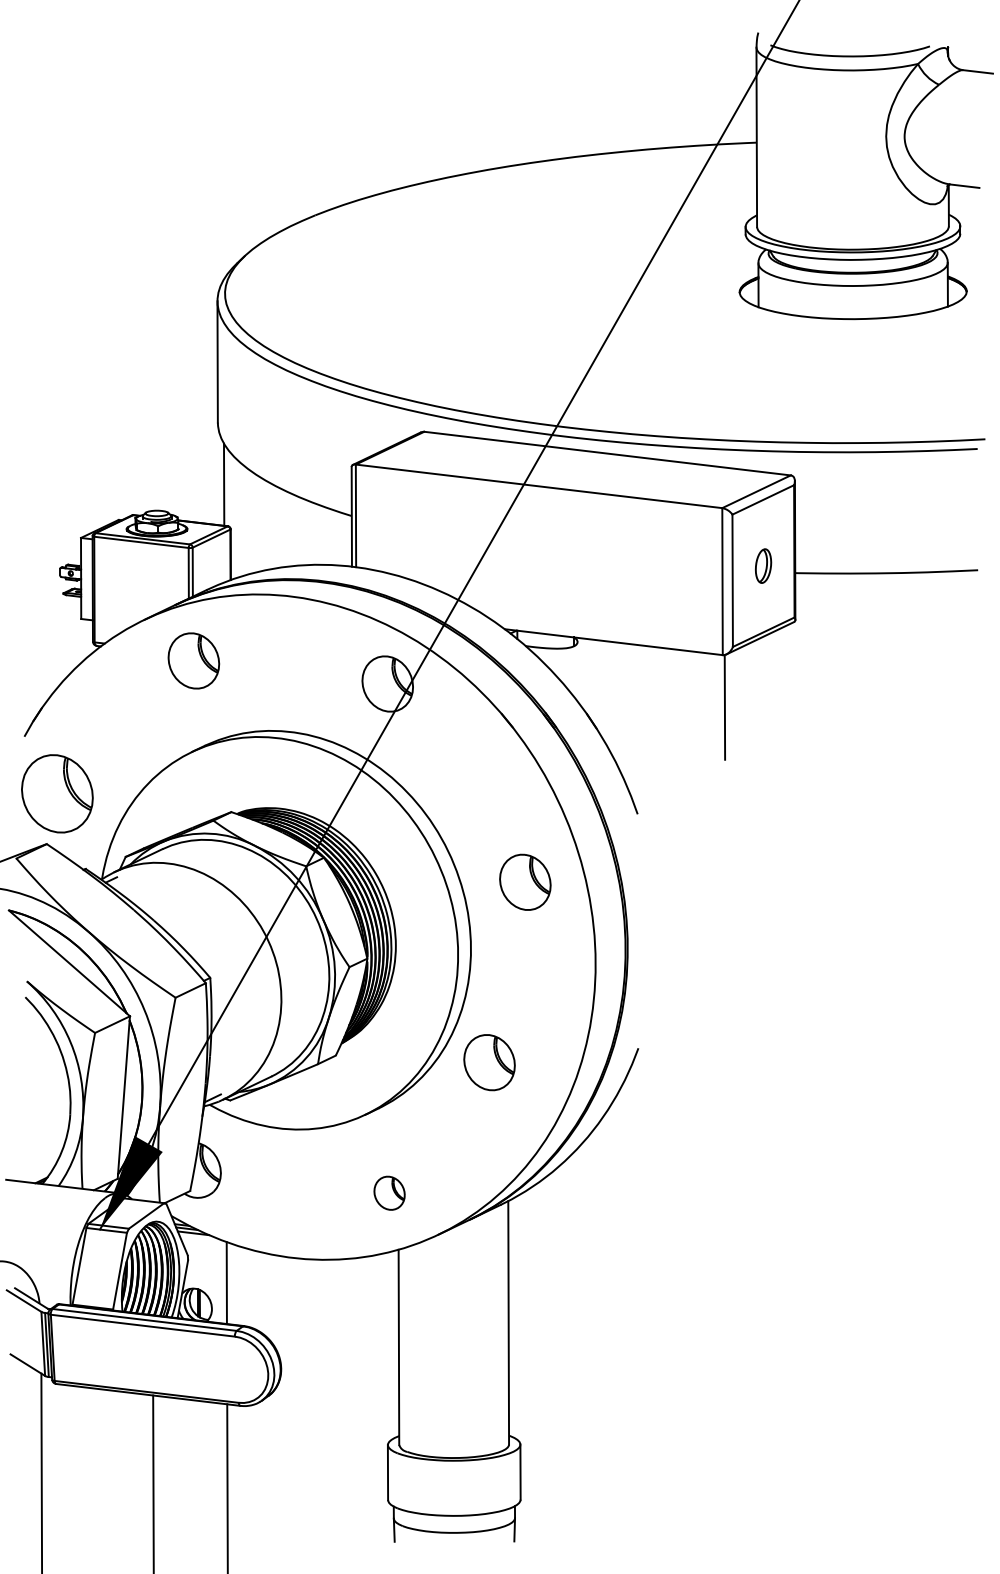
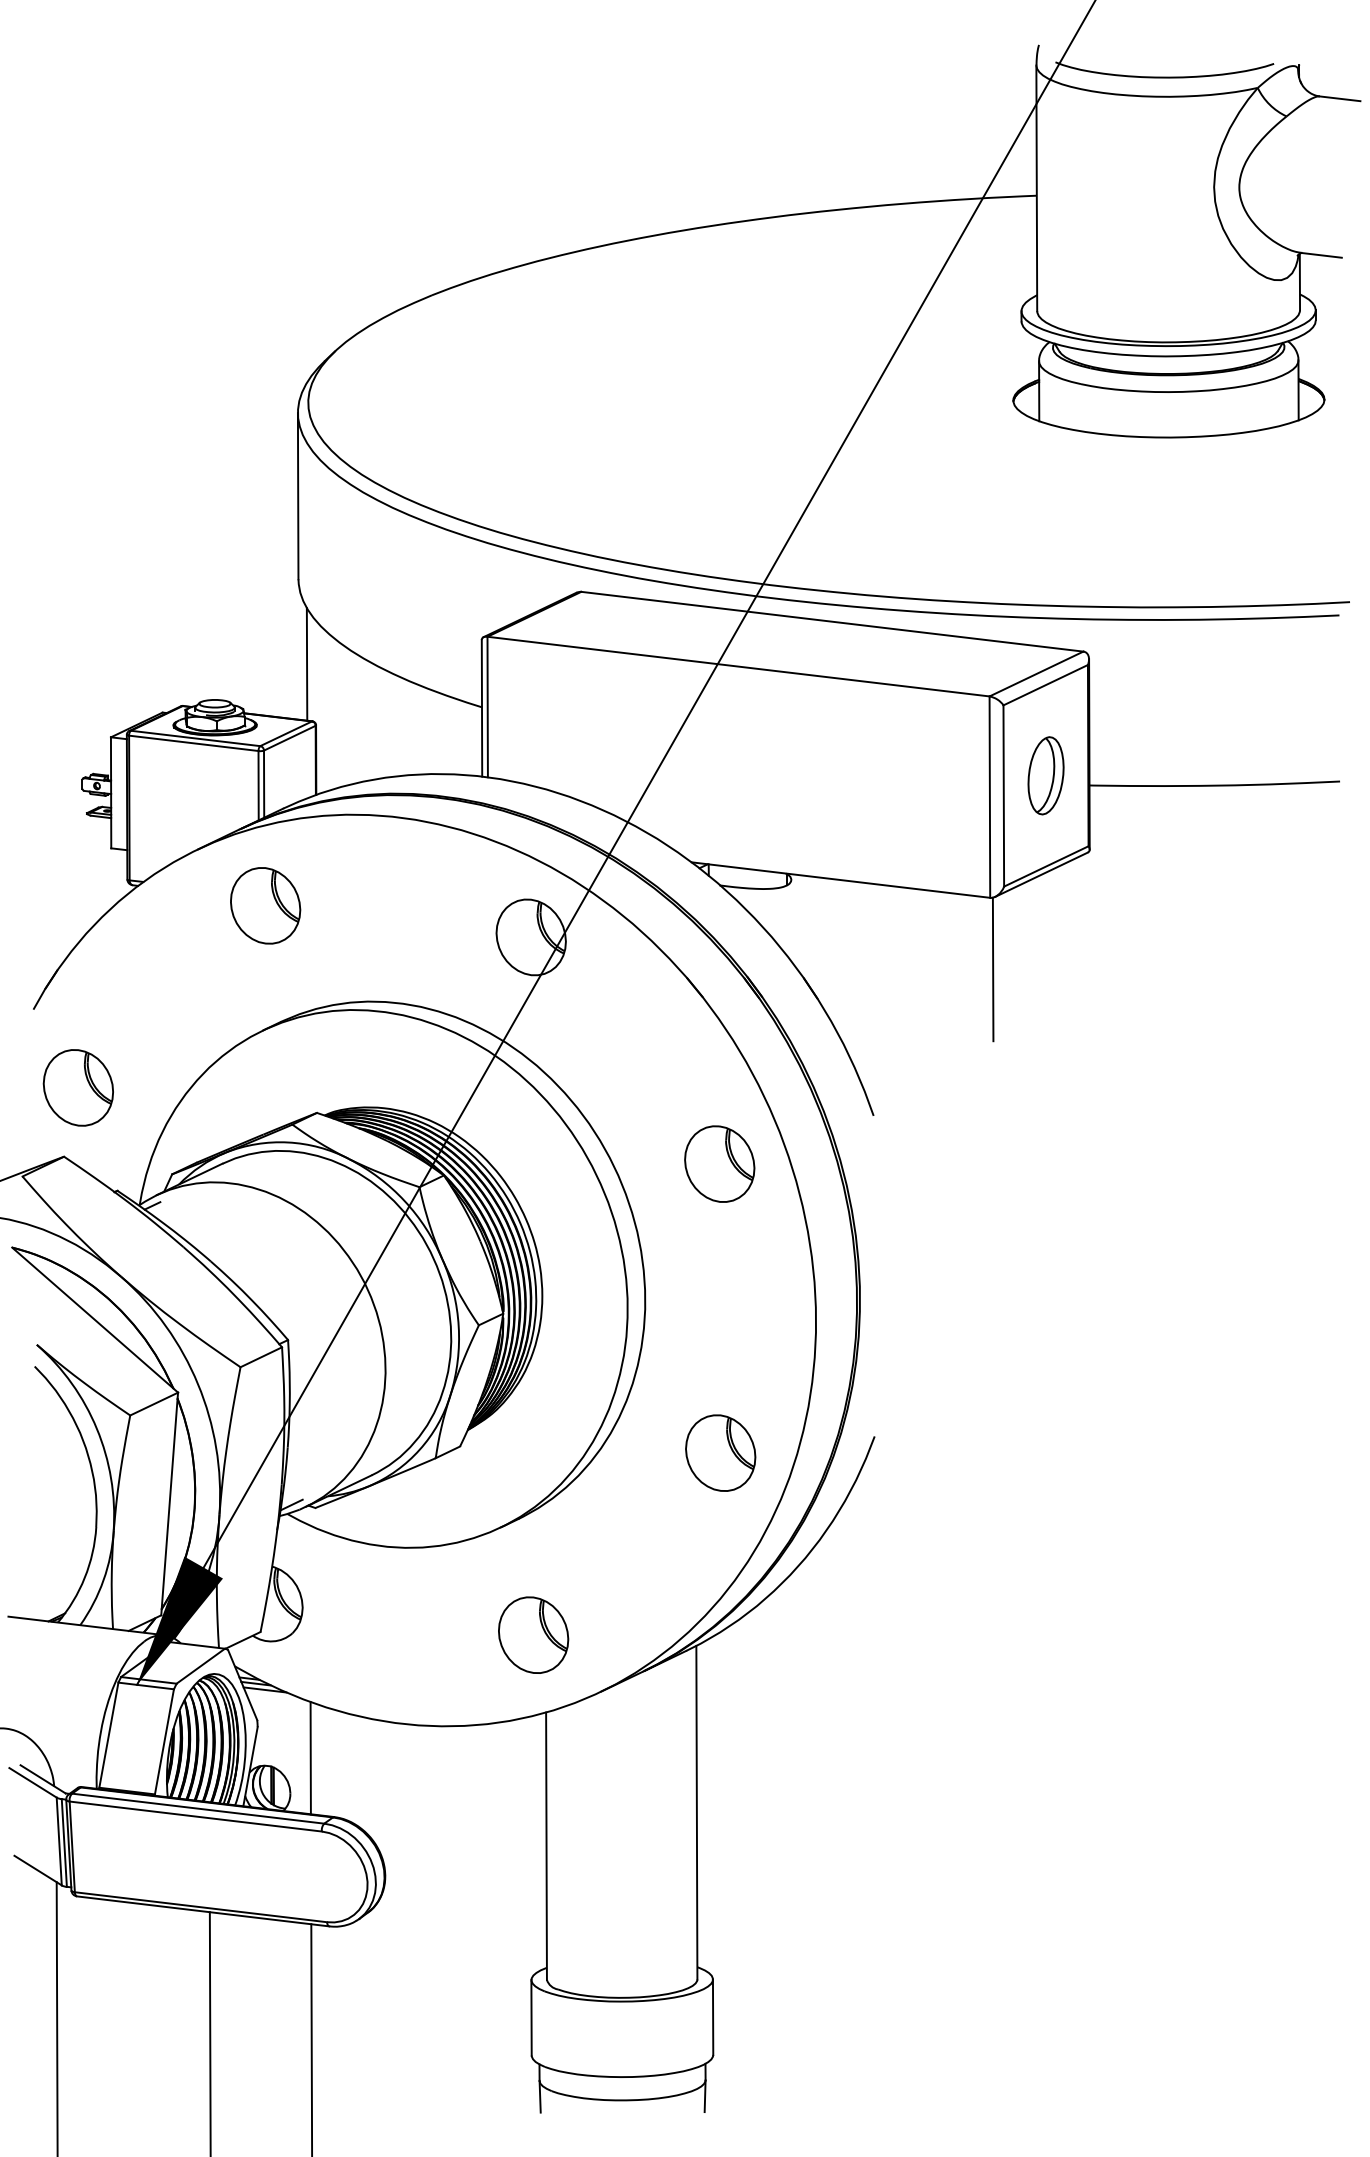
part: (763, 565) -> (1045, 775), size x1.67
part: (56, 793) -> (77, 1087), size x0.71
part: (525, 881) -> (719, 1163), moved
part: (489, 1062) -> (720, 1452), moved
part: (389, 1192) -> (533, 1634), size x1.67

